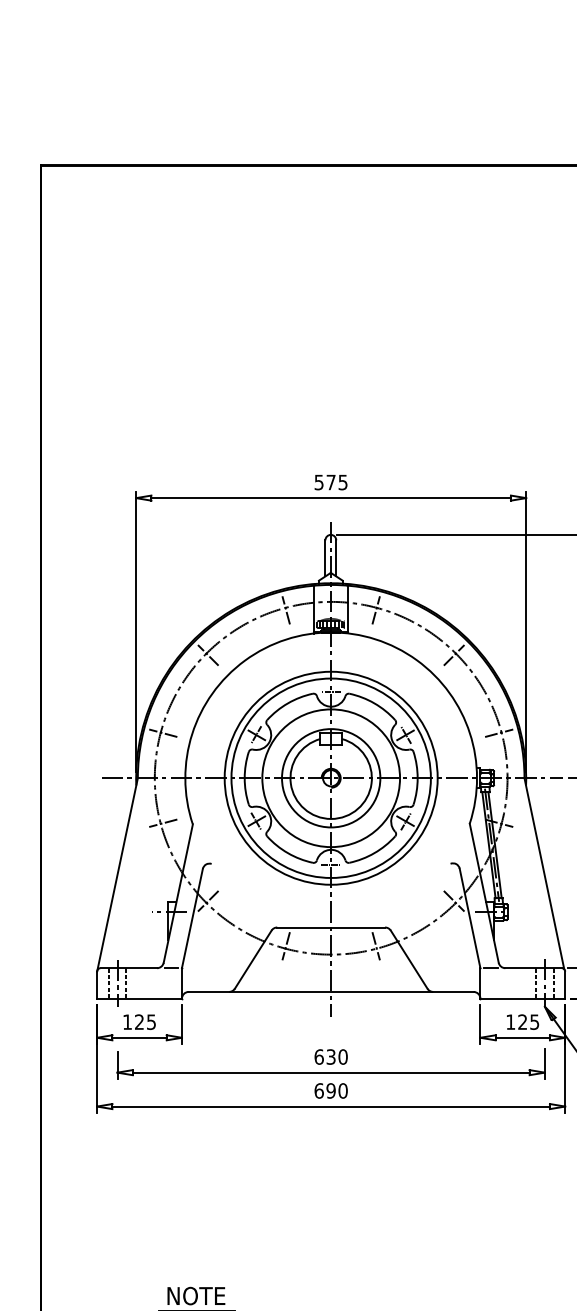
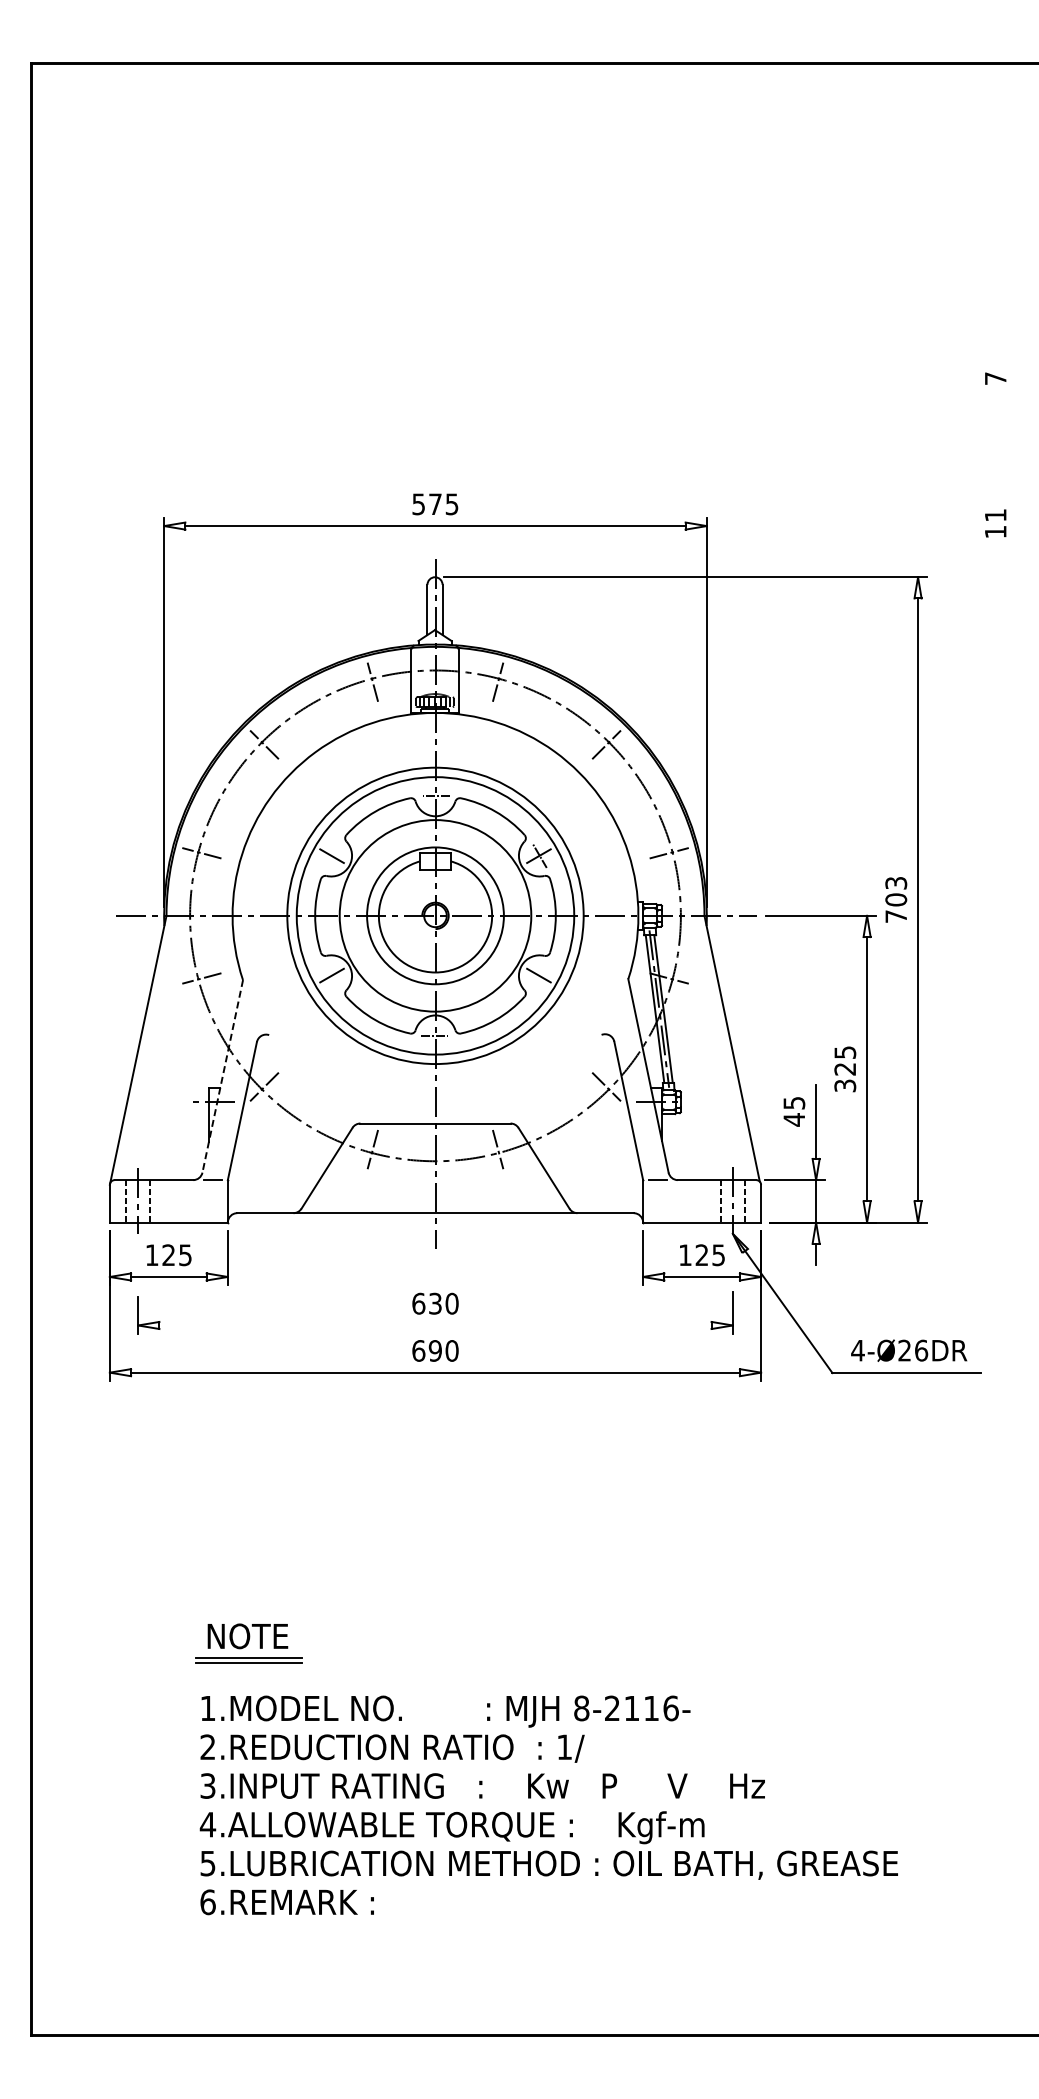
line: (256, 734) -> (331, 855), removed
line: (256, 821) -> (331, 975), removed
line: (405, 821) -> (539, 975), removed
line: (178, 893) -> (222, 1076), solid -> dashed
line: (331, 1072) -> (435, 1325), removed

